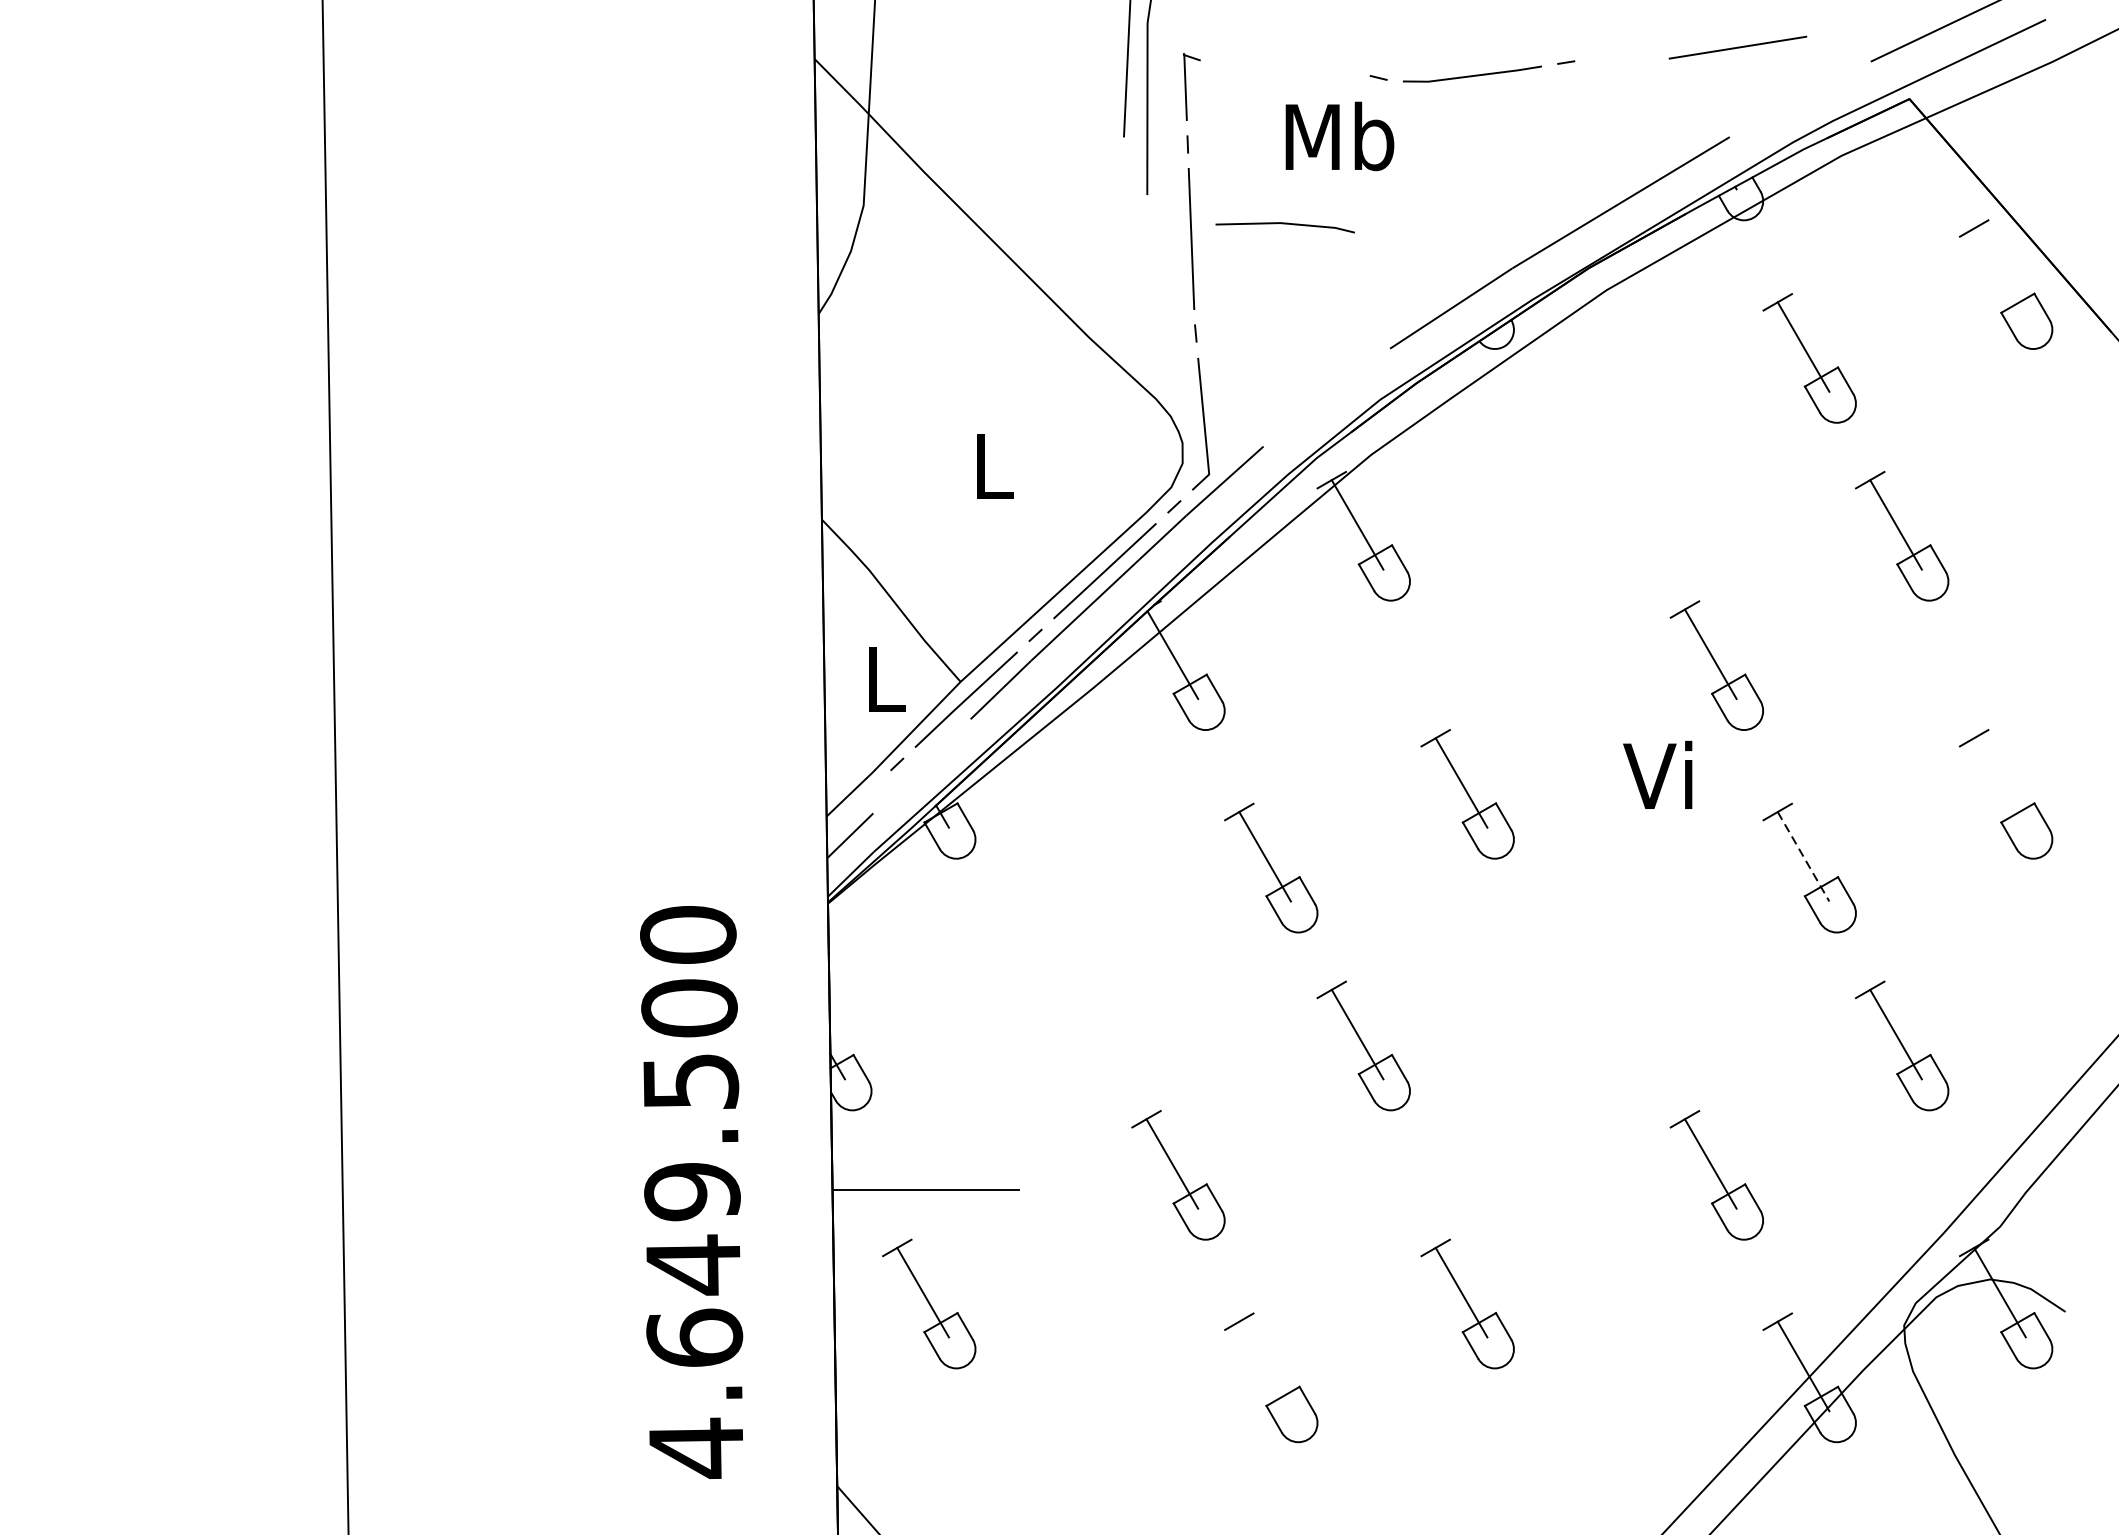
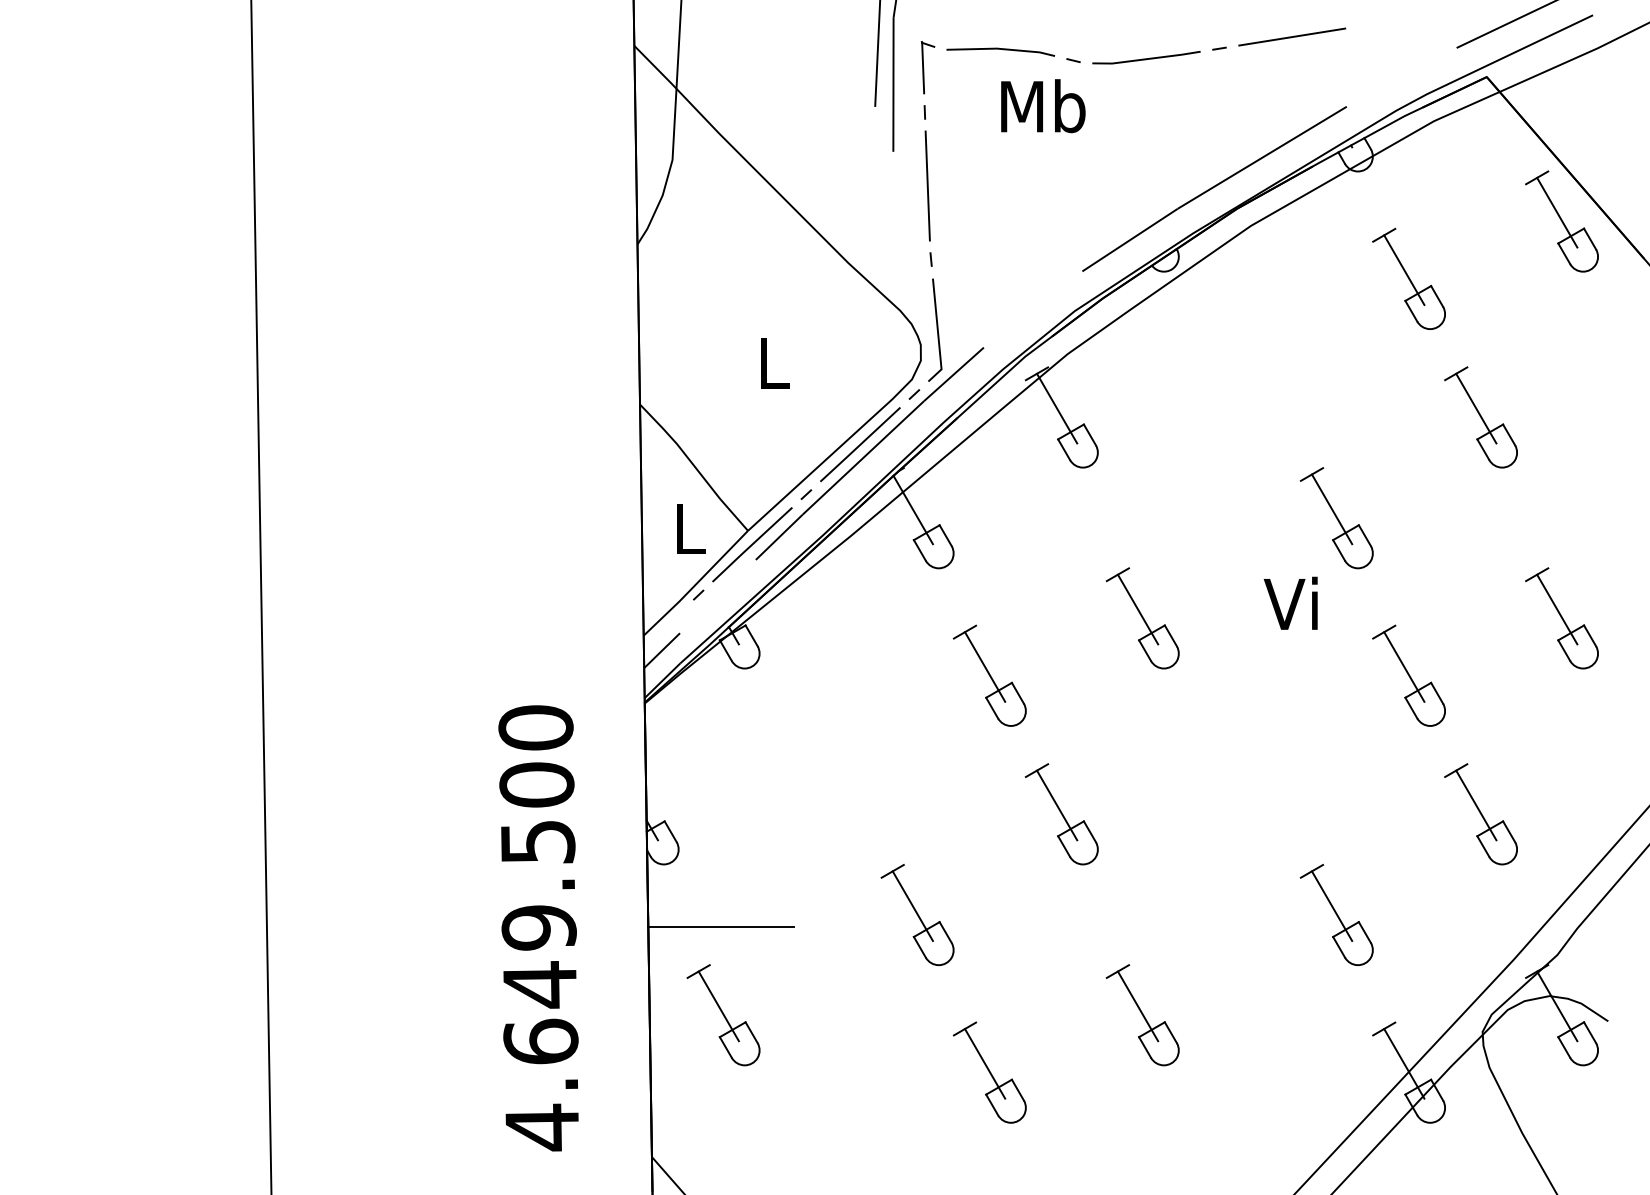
line: (1738, 46) -> (1292, 36), moved
line: (1284, 224) -> (1000, 49), moved
line: (2000, 273) -> (1557, 212), added
line: (2000, 782) -> (1557, 609), added
line: (1803, 857) -> (1404, 667), dashed -> solid
line: (1265, 1366) -> (985, 1063), added

